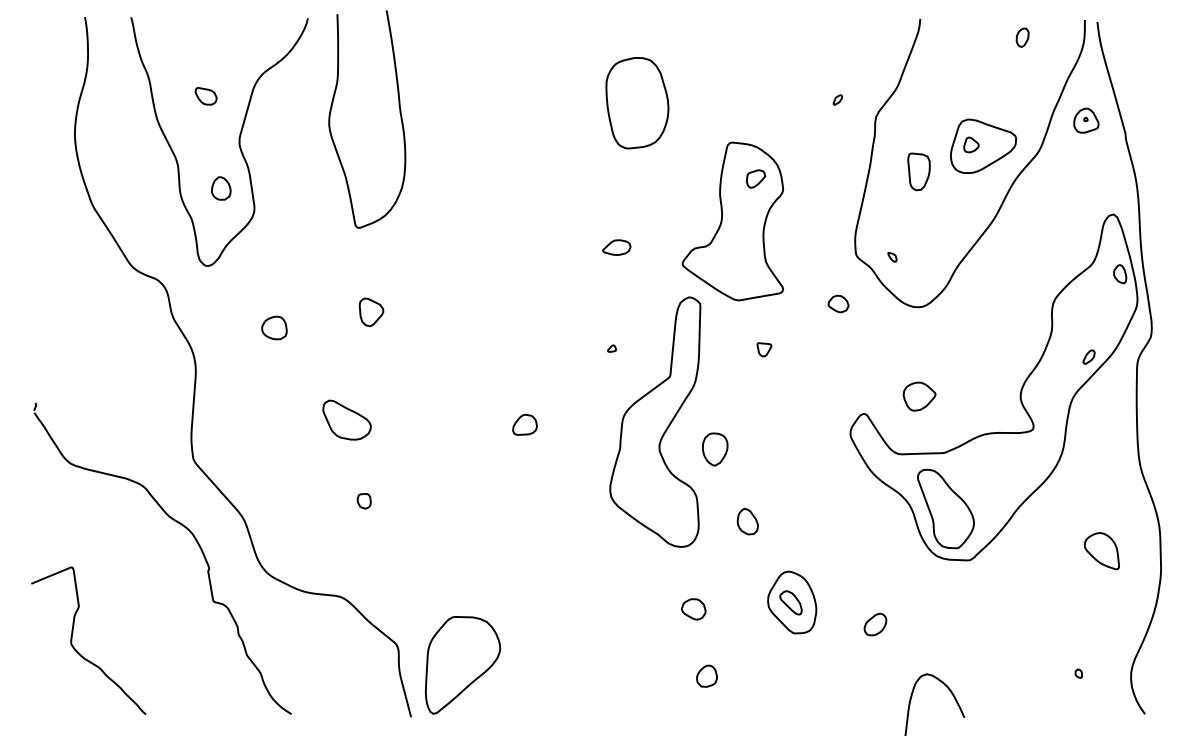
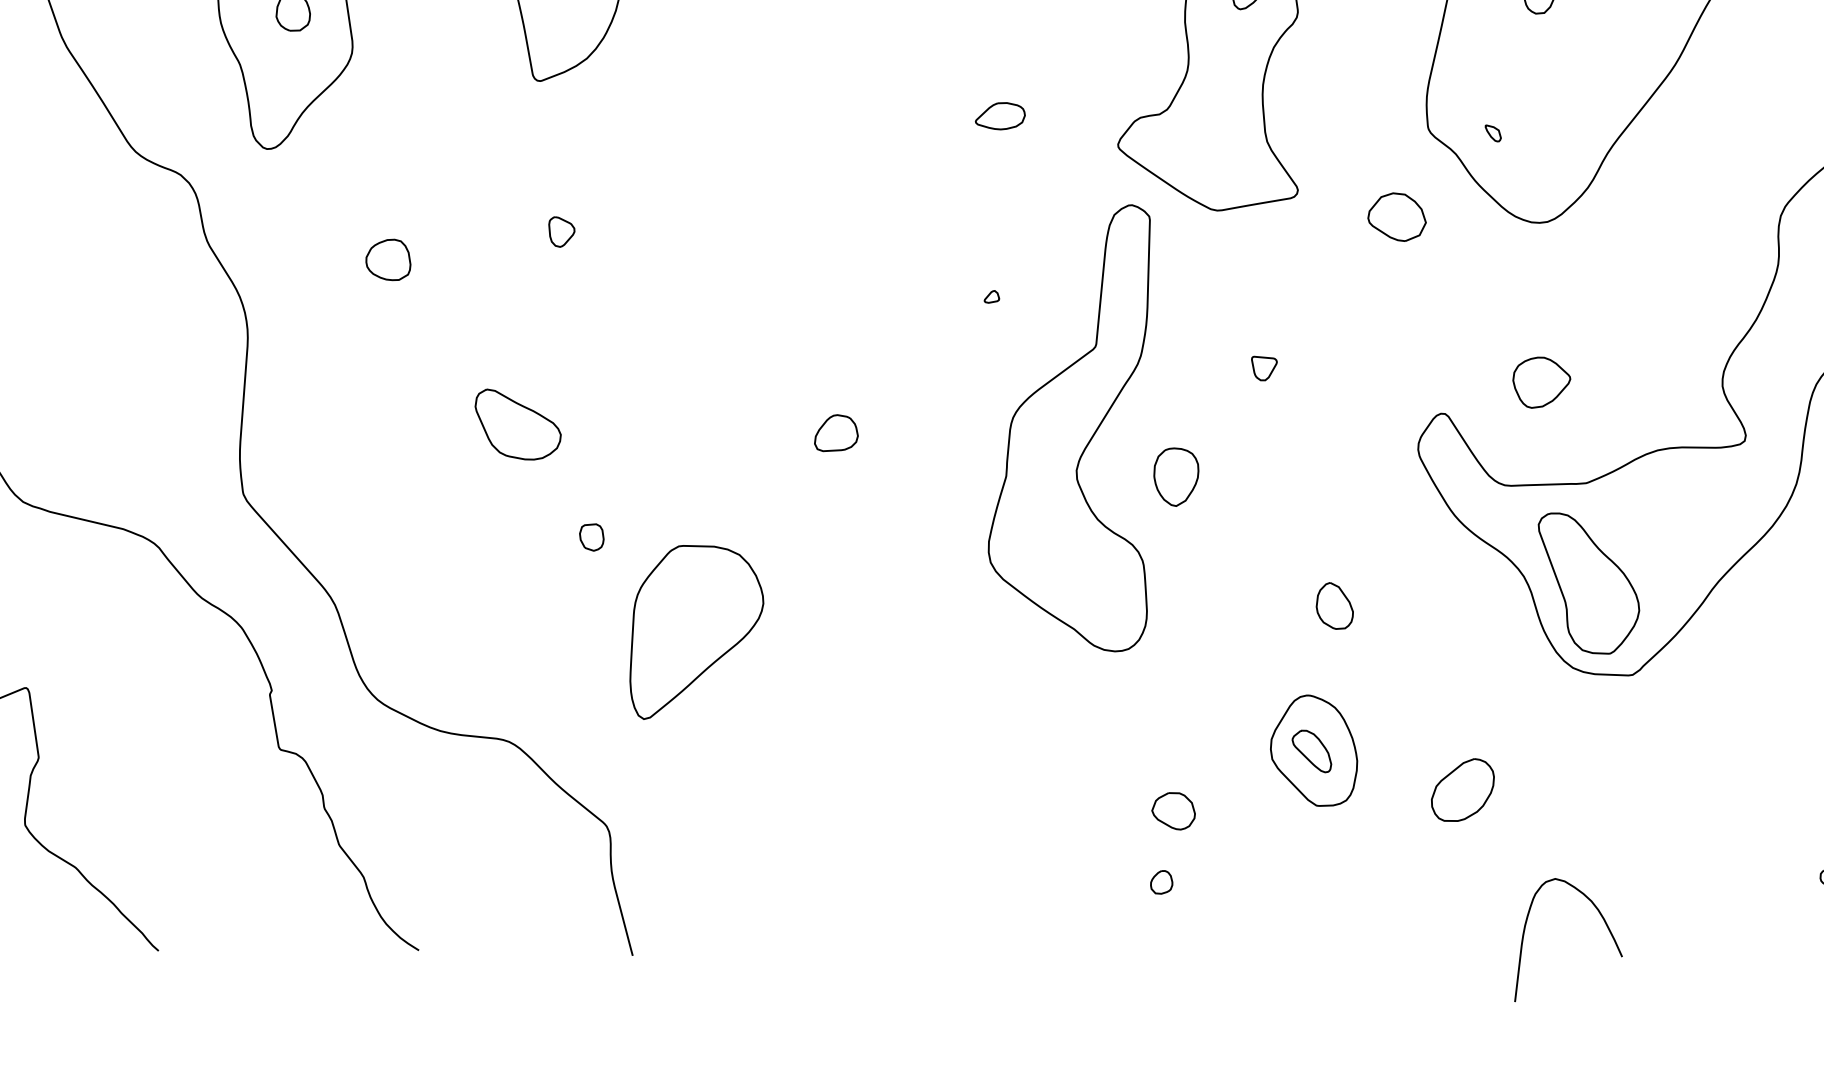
part: (838, 303) -> (1396, 216), size x1.6
part: (371, 312) -> (561, 232), size x0.6
part: (764, 349) -> (1264, 368), moved
part: (363, 501) -> (590, 537), moved
part: (747, 521) -> (1334, 605), moved
part: (693, 609) -> (1173, 811), moved
part: (875, 624) -> (1462, 790), size x1.6
part: (462, 665) -> (695, 632), moved
part: (706, 675) -> (1160, 881), size x0.6

